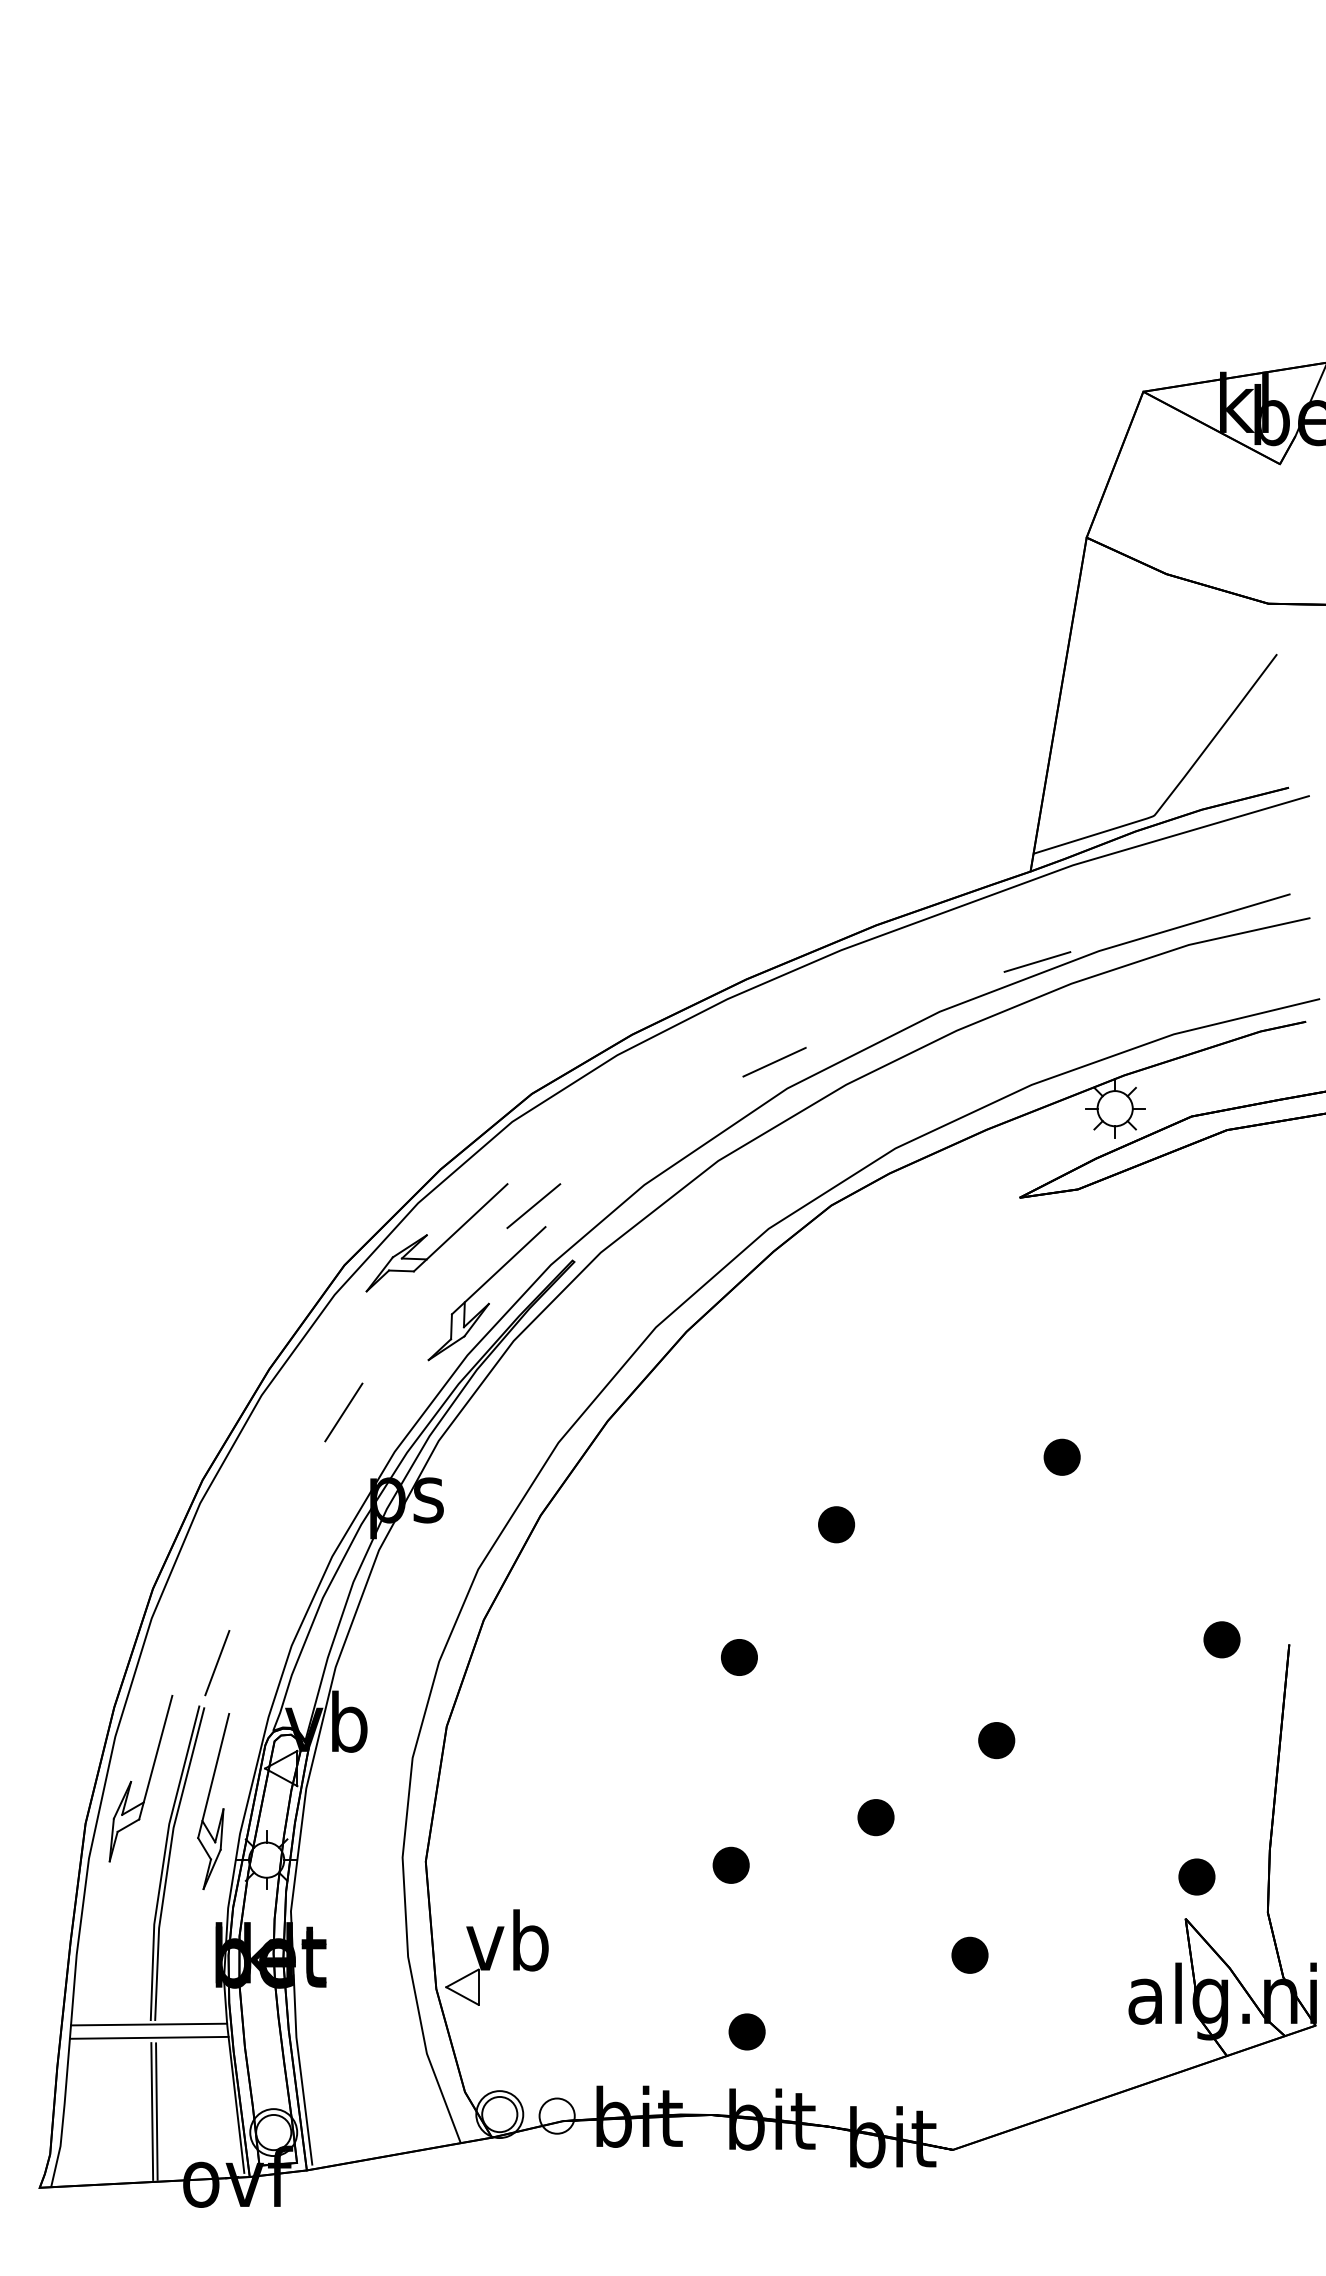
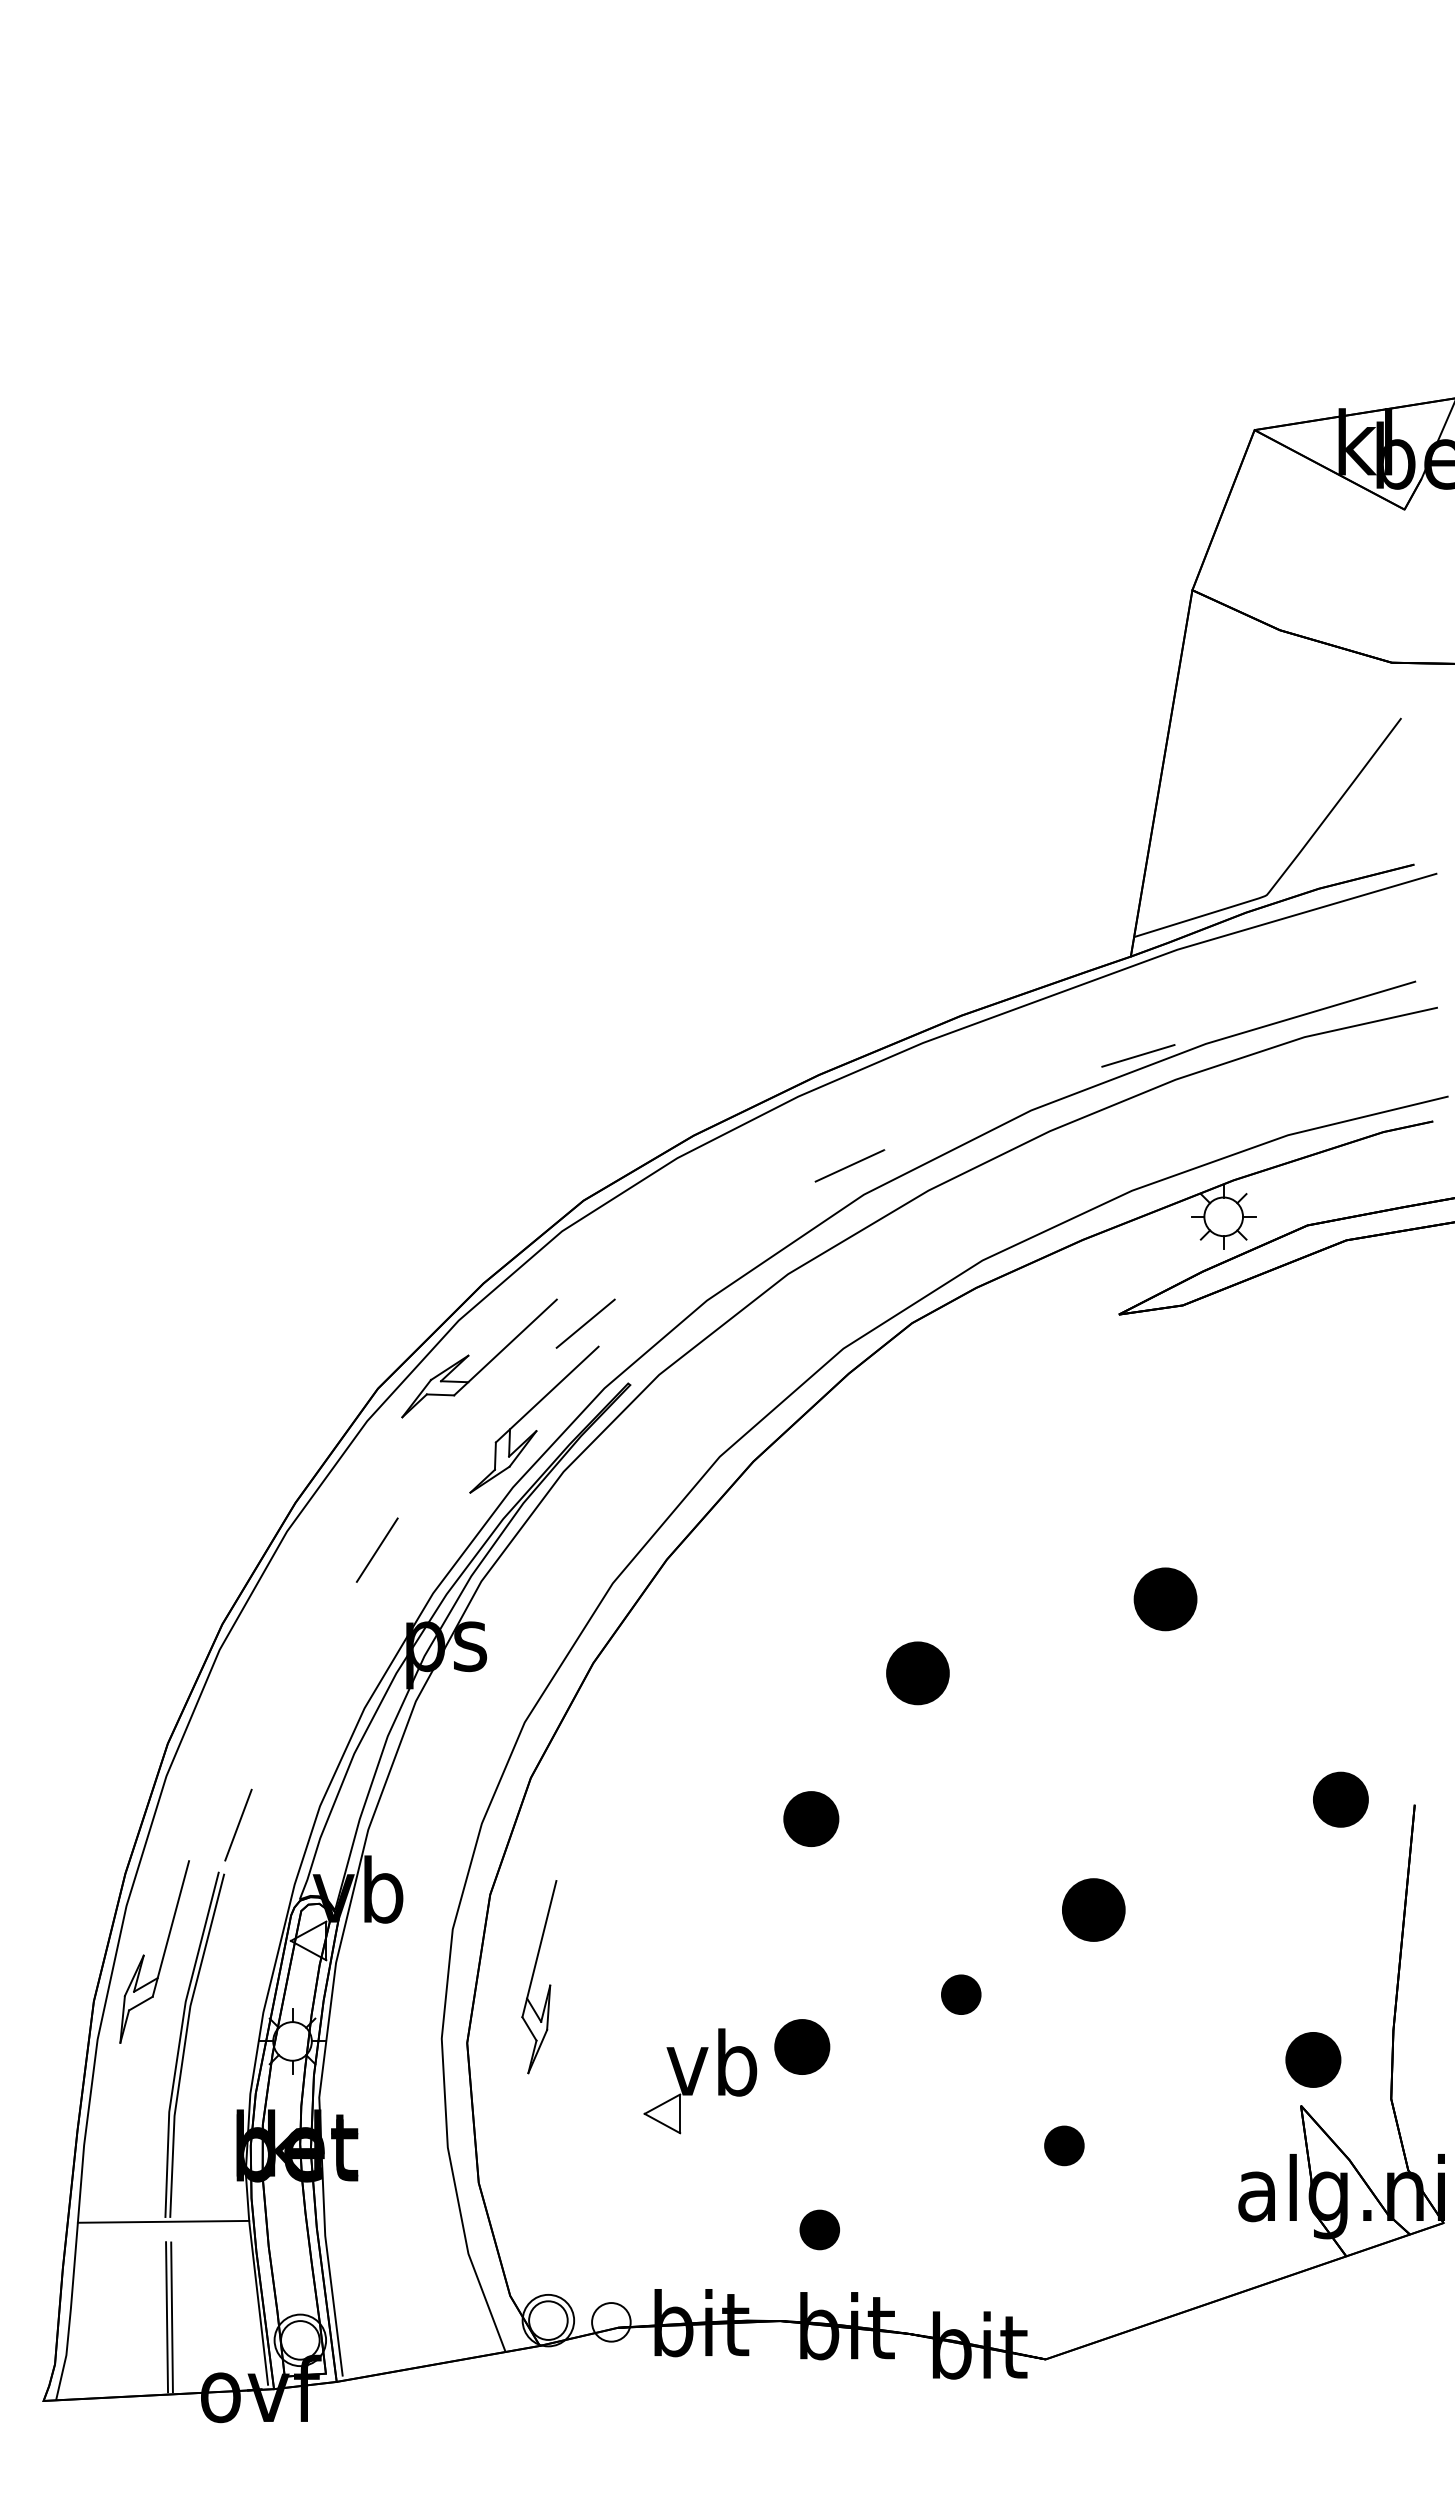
part: (1062, 1457) -> (1165, 1599), size x1.6
part: (836, 1524) -> (917, 1673), size x1.6
part: (1221, 1639) -> (1340, 1799), size x1.4
part: (739, 1656) -> (811, 1818), size x1.4
part: (996, 1740) -> (1093, 1910), size x1.6
part: (213, 1801) -> (539, 1977), moved
part: (731, 1865) -> (802, 2047), size x1.4
part: (1197, 1876) -> (1313, 2059), size x1.4
part: (497, 1957) -> (700, 2081), moved
line: (149, 2037) -> (163, 2236), removed

